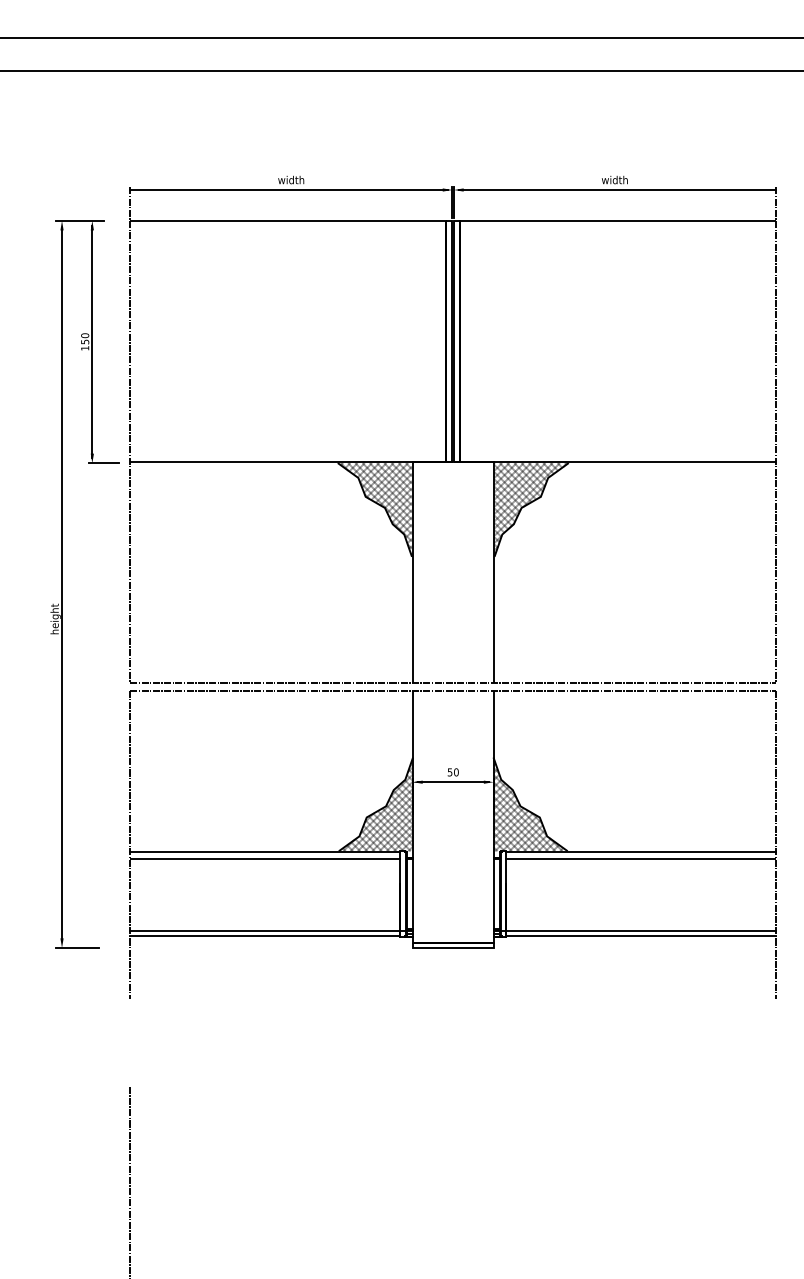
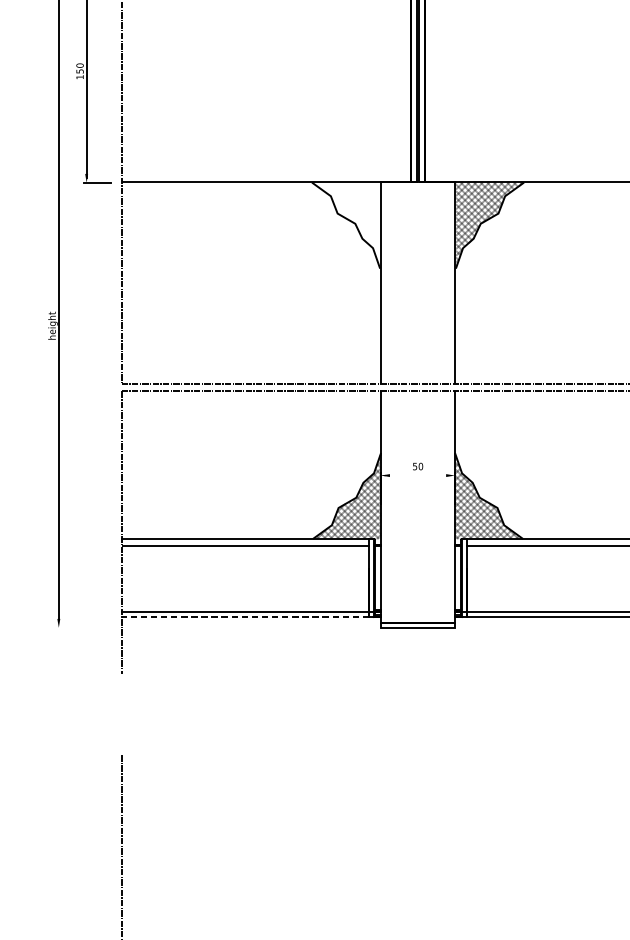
hatch: (376, 509) -> (347, 225), removed
line: (452, 782) -> (417, 475), removed
line: (265, 936) -> (245, 617), solid -> dashed
line: (77, 948) -> (73, 628), removed

